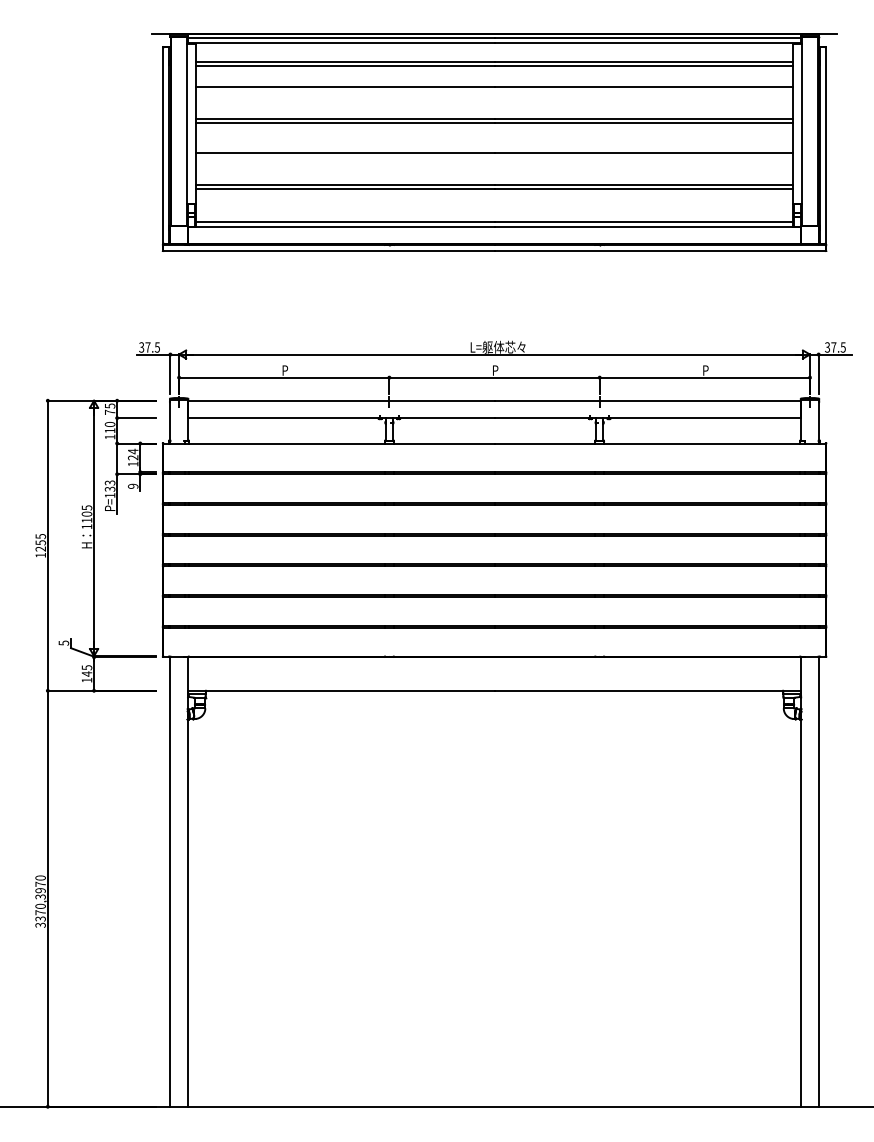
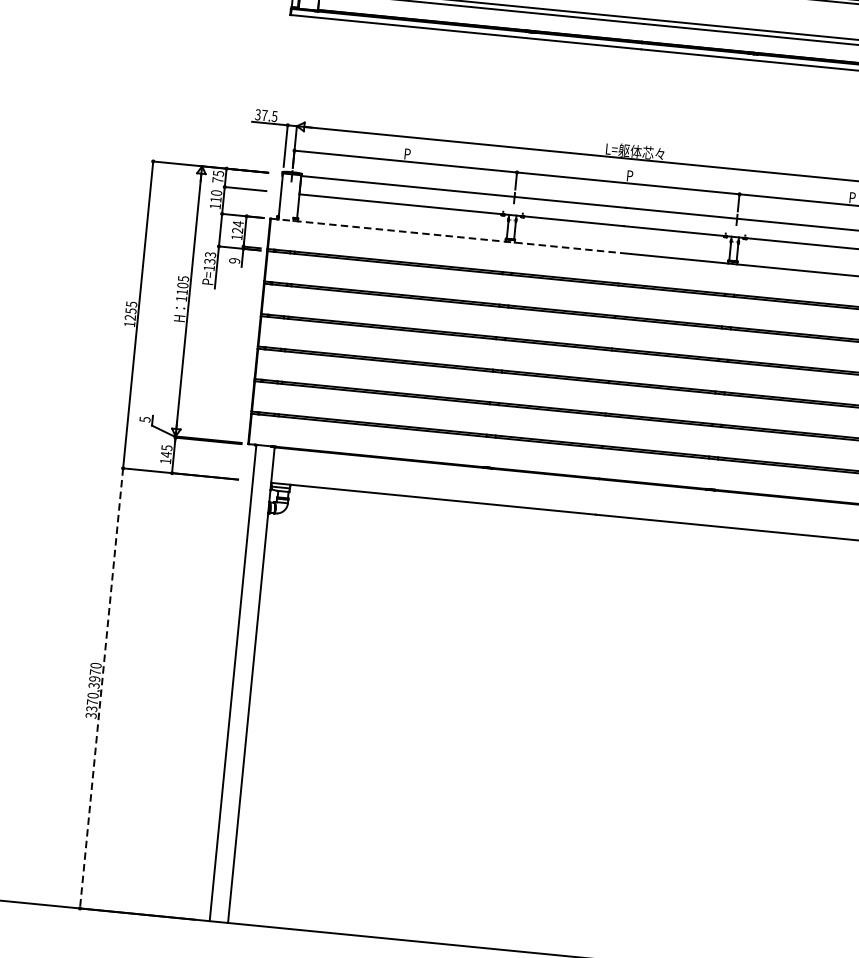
line: (328, 443) -> (445, 235), solid -> dashed
line: (47, 898) -> (101, 688), solid -> dashed

